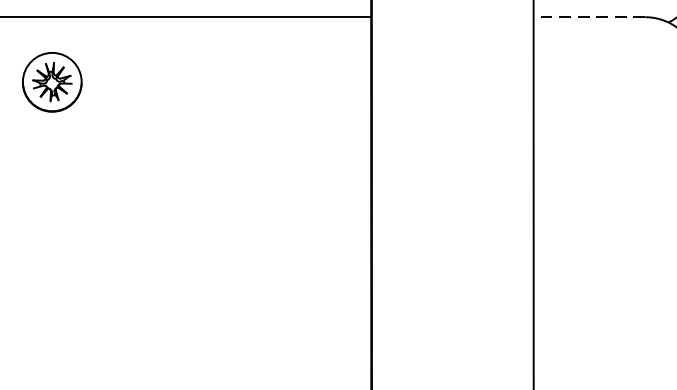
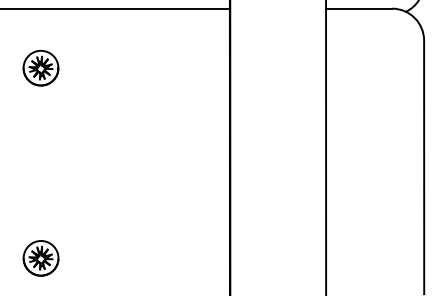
line: (588, 16) -> (358, 8), dashed -> solid
part: (51, 81) -> (40, 67), moved

